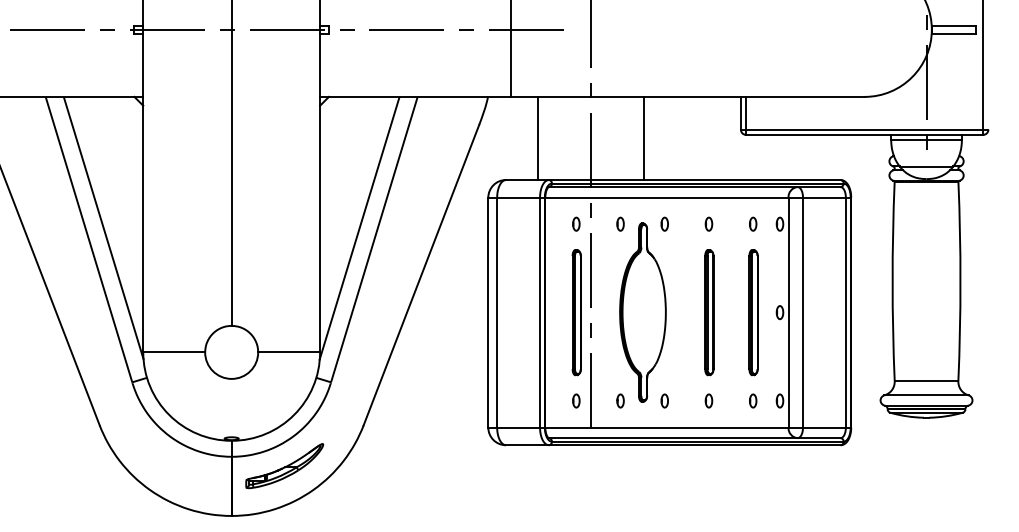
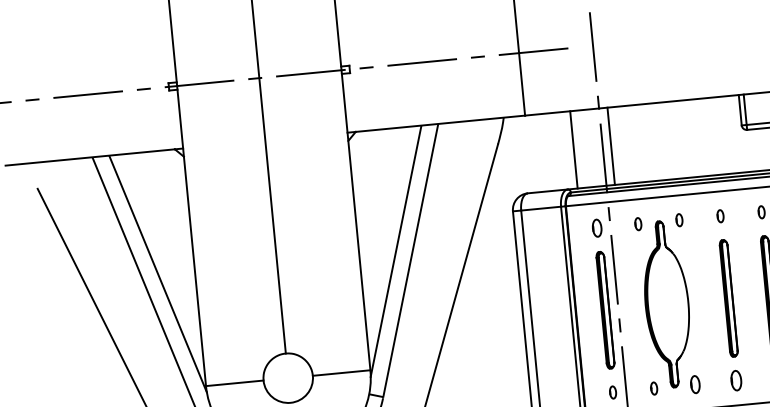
line: (537, 138) -> (573, 149), moved
line: (643, 138) -> (611, 146), moved
part: (576, 223) -> (597, 227), size x1.4
part: (664, 400) -> (694, 384), size x1.4
part: (708, 400) -> (735, 380), size x1.6

